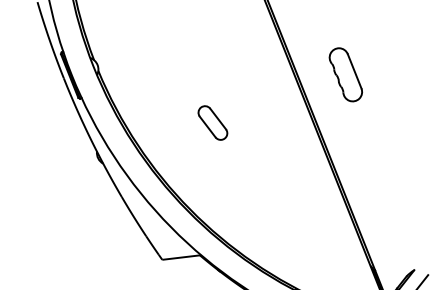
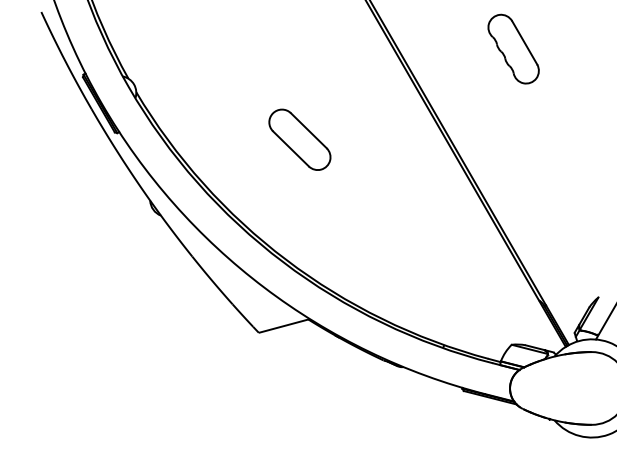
part: (345, 74) -> (513, 48), moved
part: (212, 122) -> (299, 139), size x1.43

